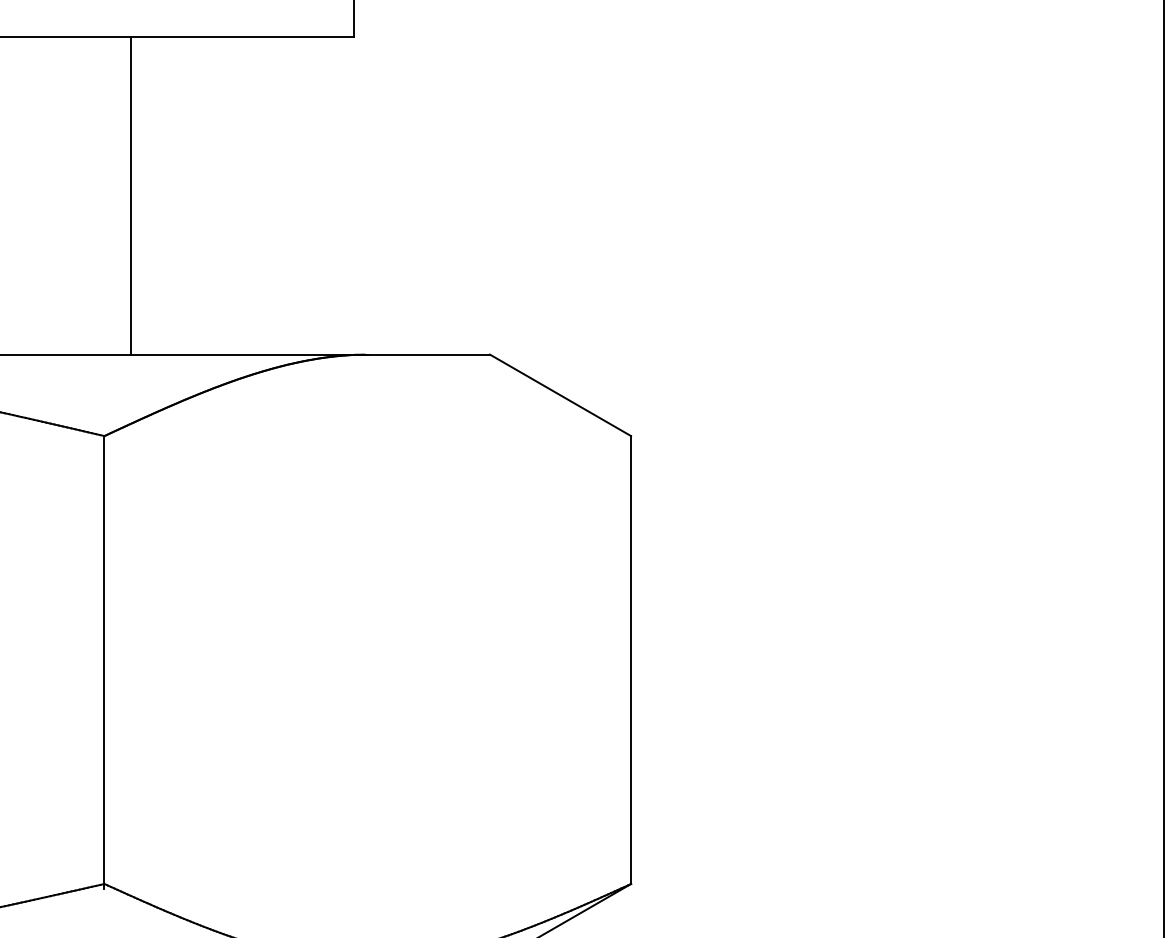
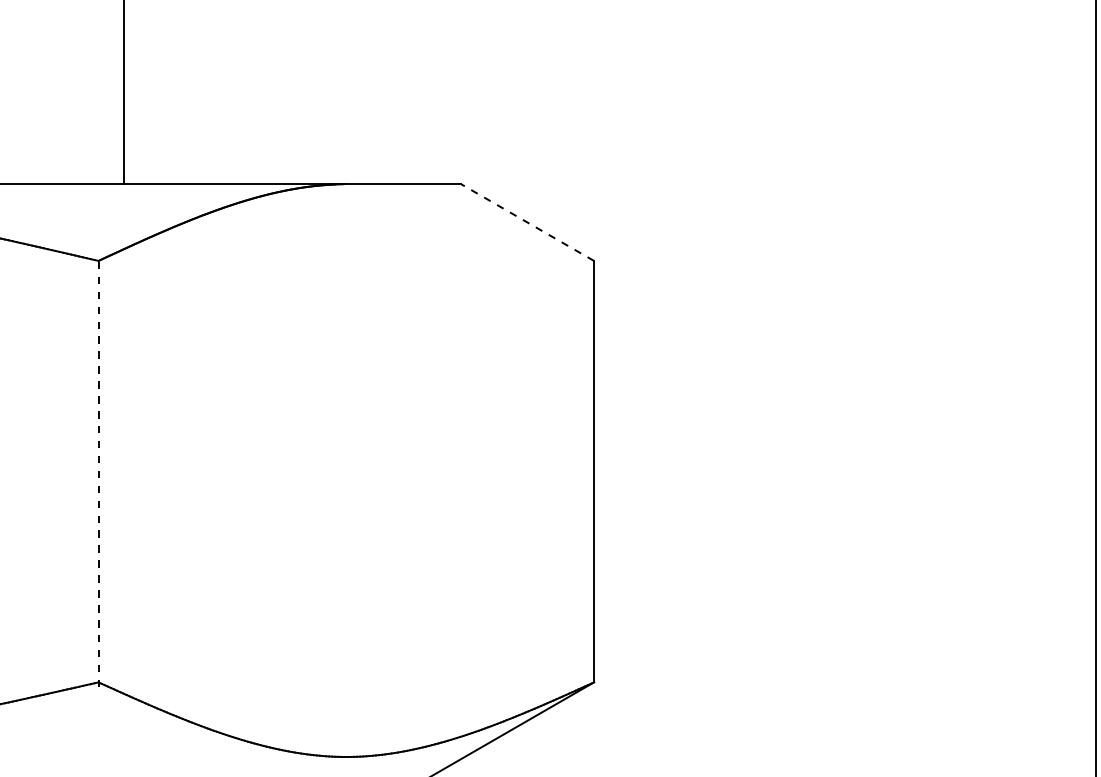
line: (560, 395) -> (527, 222), solid -> dashed
line: (104, 662) -> (98, 473), solid -> dashed

